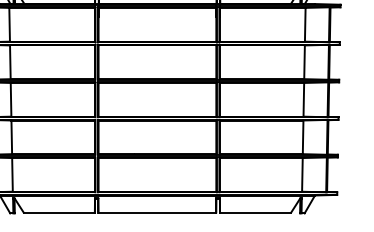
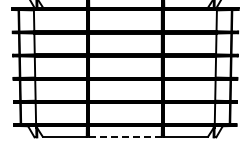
line: (155, 213) -> (124, 137), solid -> dashed

